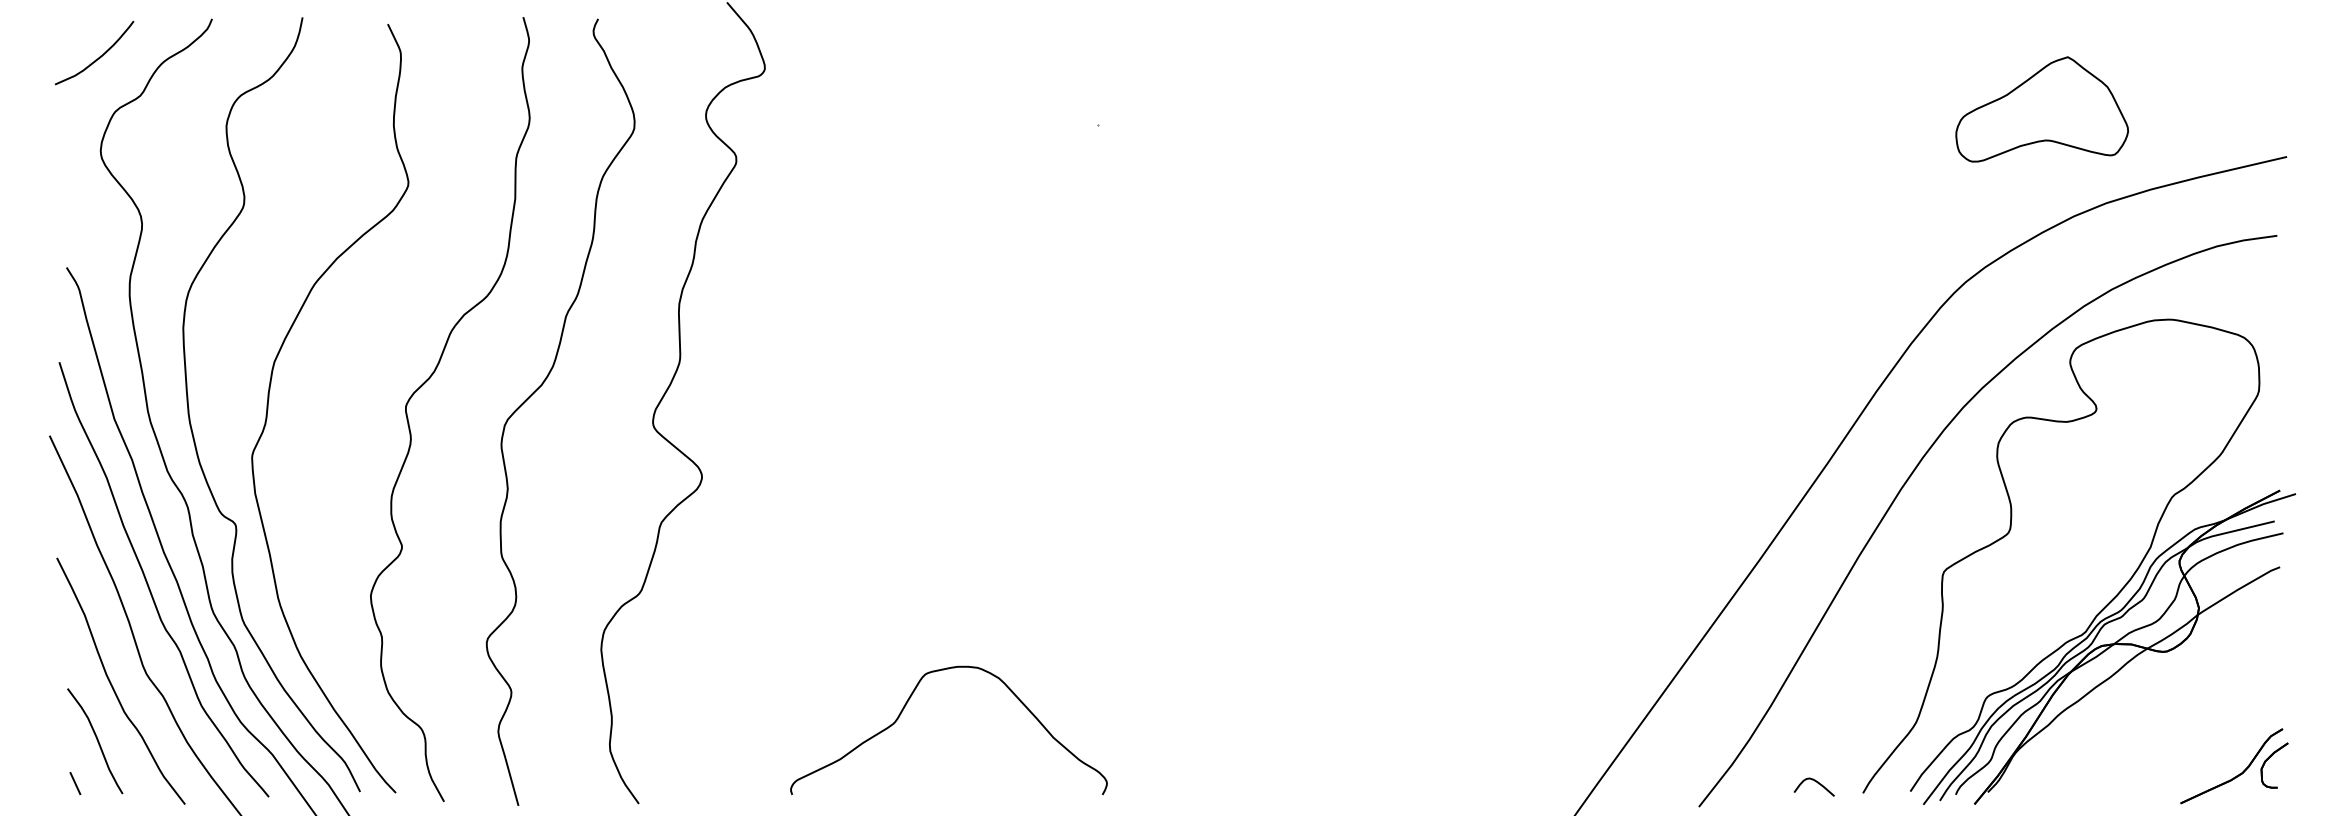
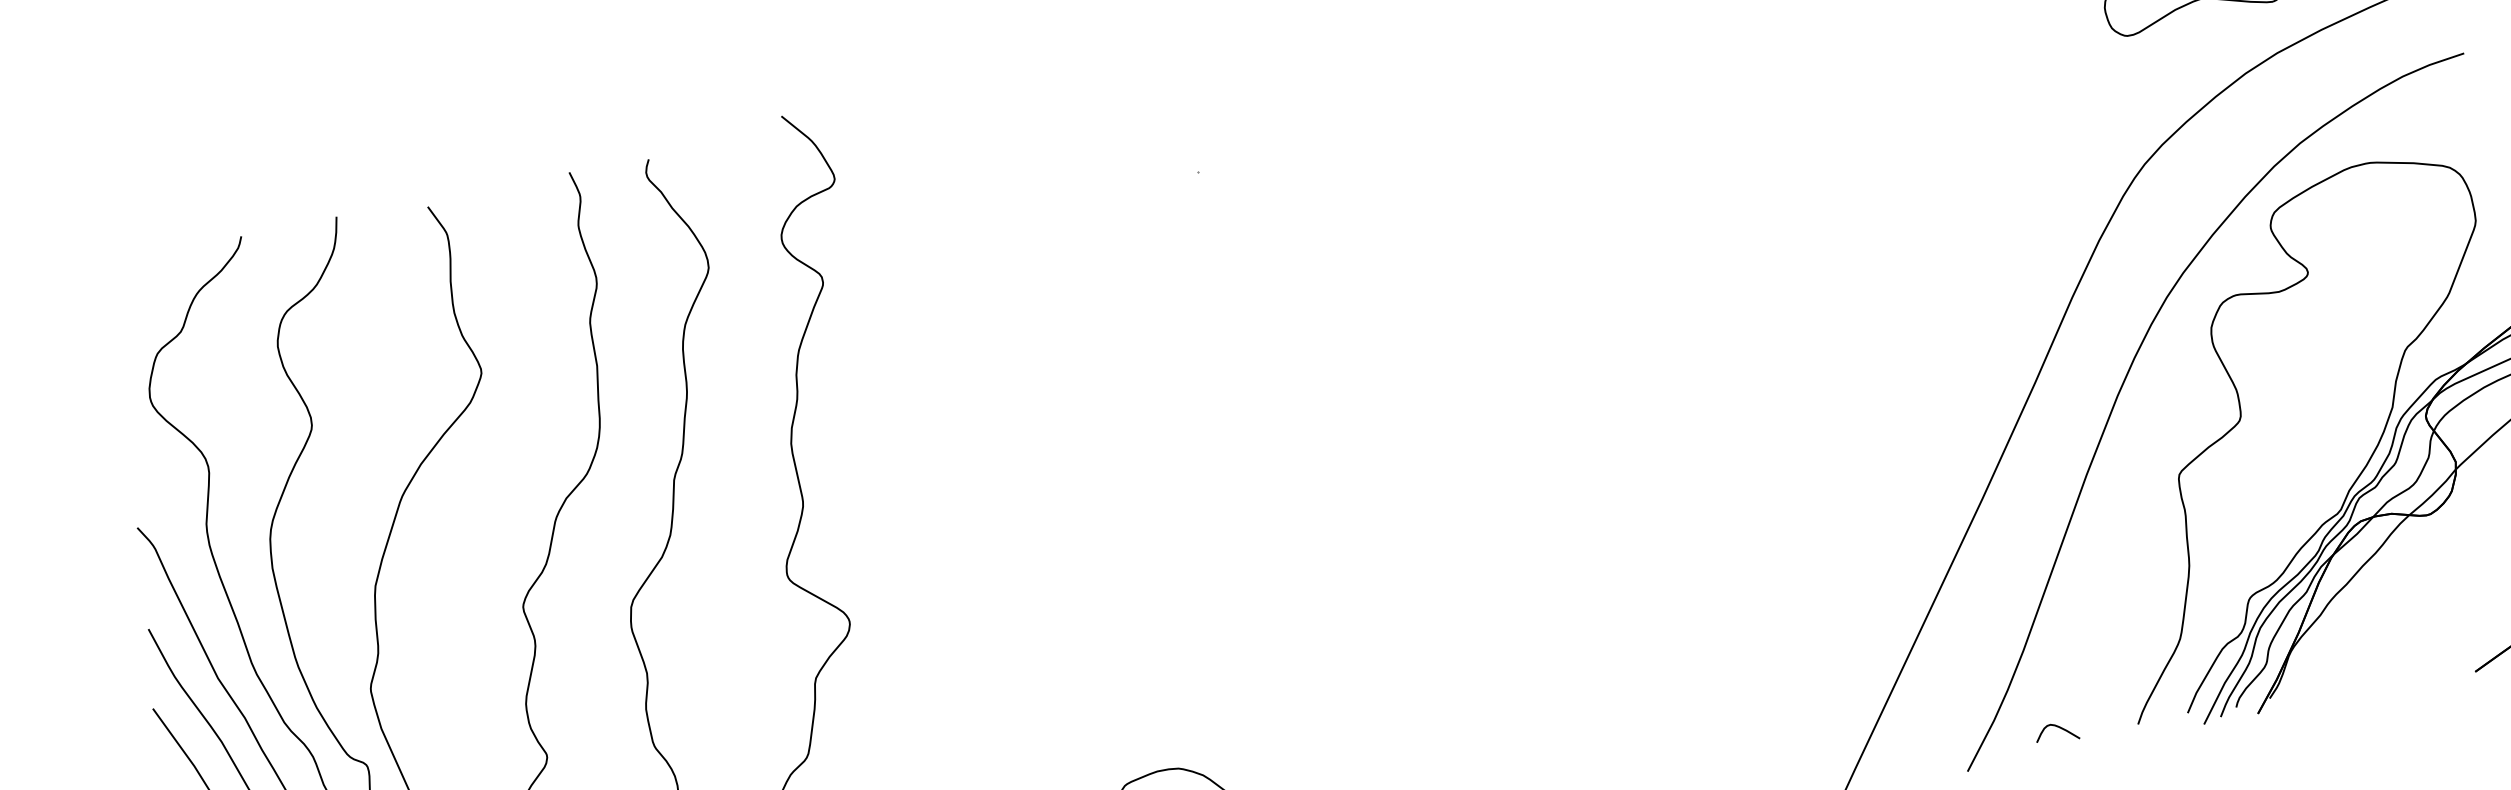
curve: (99, 56) -> (129, 298), removed
curve: (1816, 782) -> (2058, 727), moved

